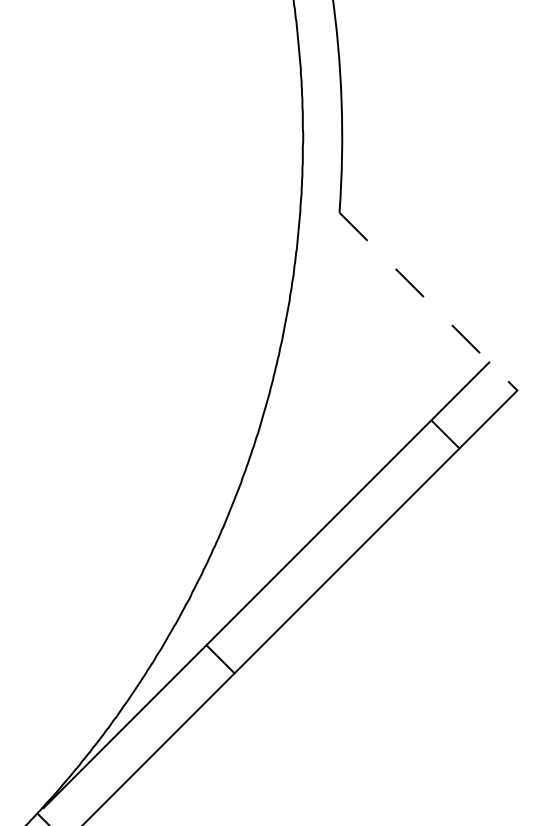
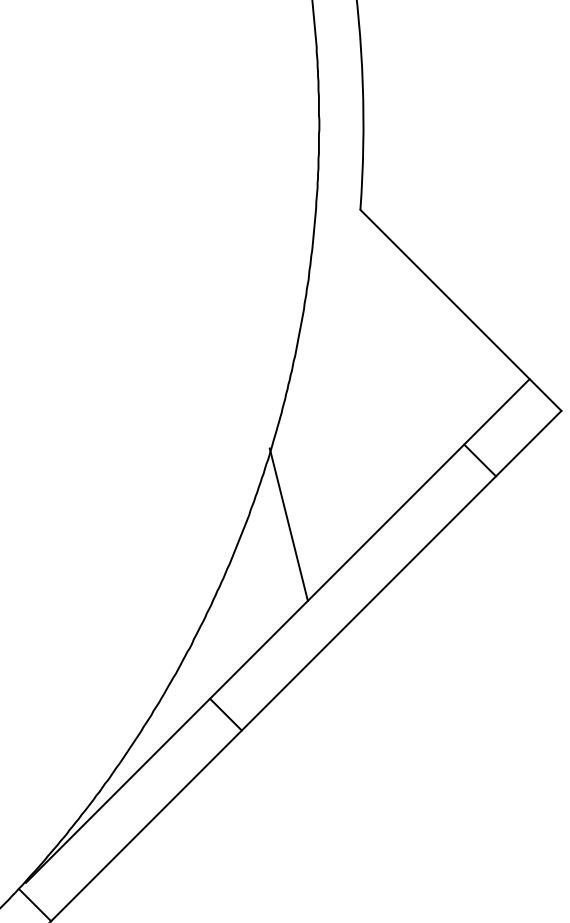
line: (428, 301) -> (461, 310), dashed -> solid
line: (276, 490) -> (289, 523), added

